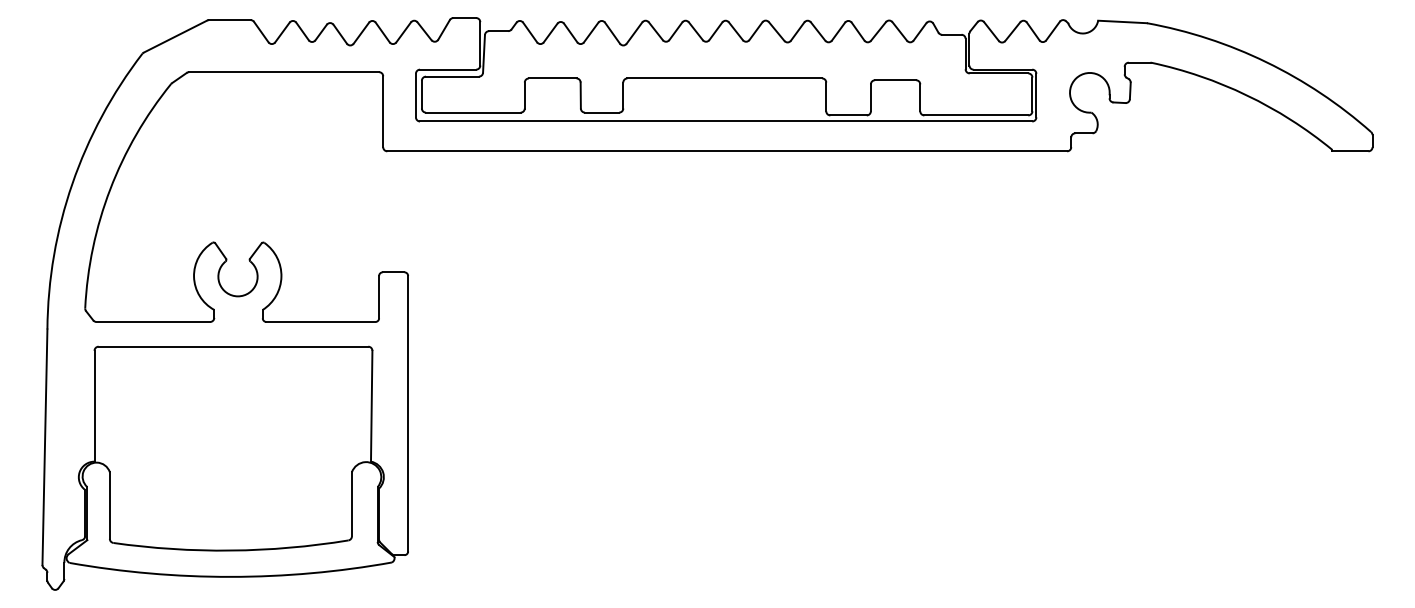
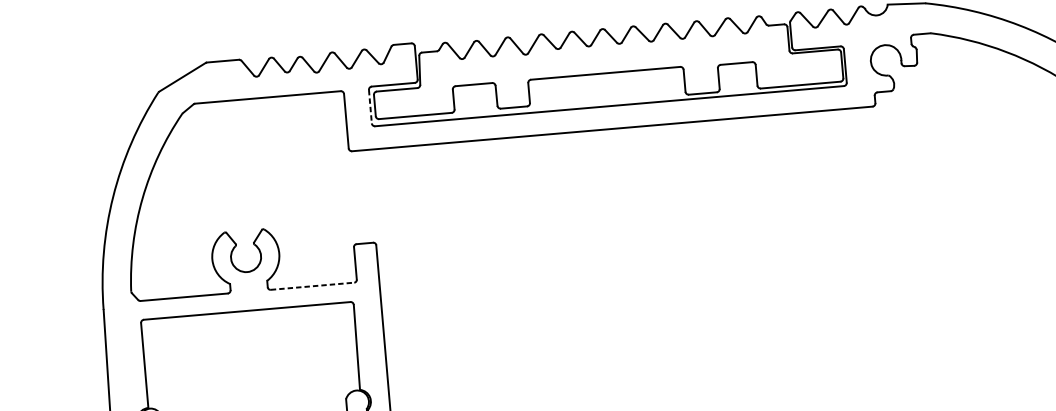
line: (415, 95) -> (370, 106), solid -> dashed
line: (321, 322) -> (312, 286), solid -> dashed

